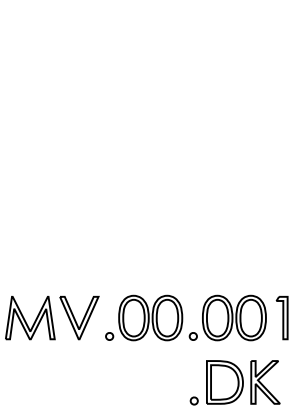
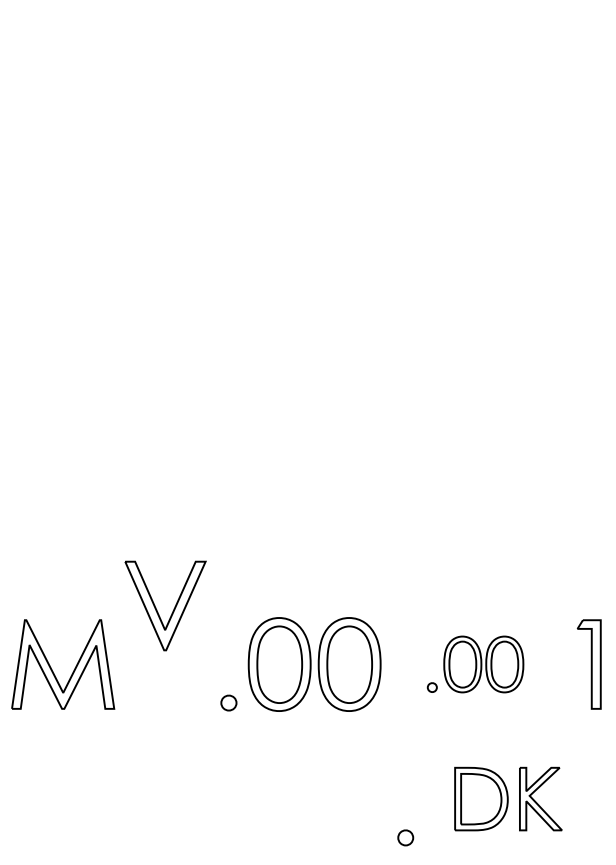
part: (227, 317) -> (475, 663), size x0.6
part: (79, 318) -> (165, 606), moved
part: (243, 382) -> (508, 799), size x0.7

